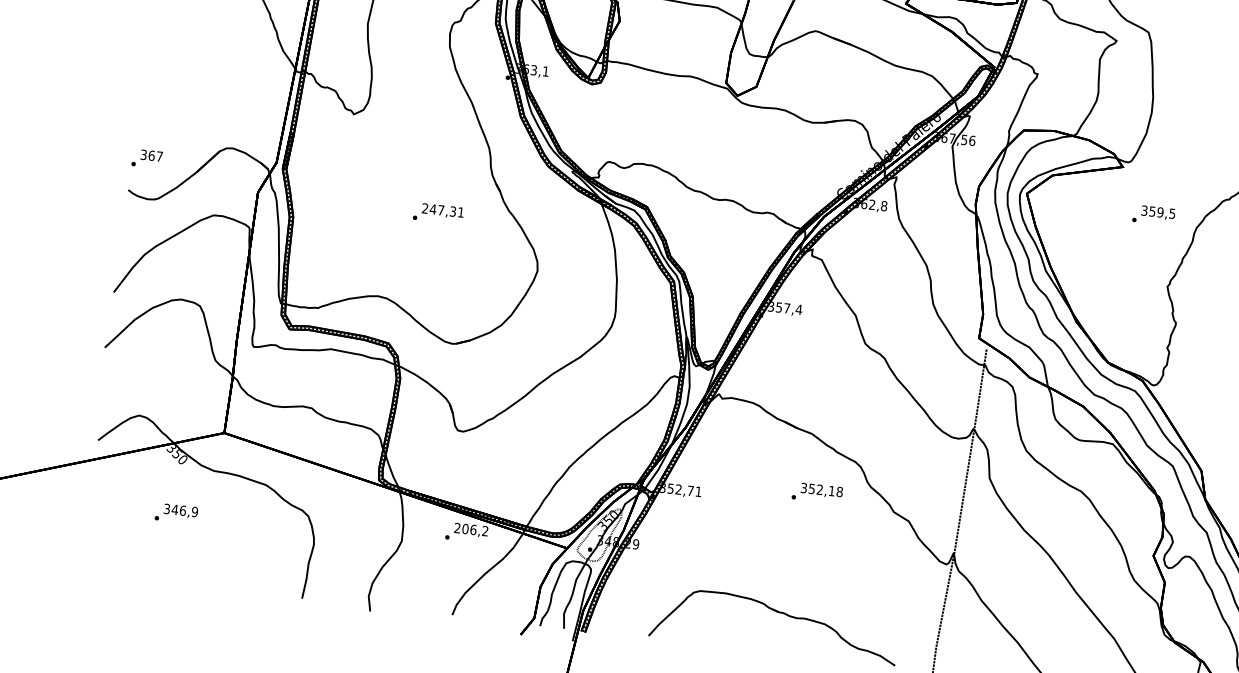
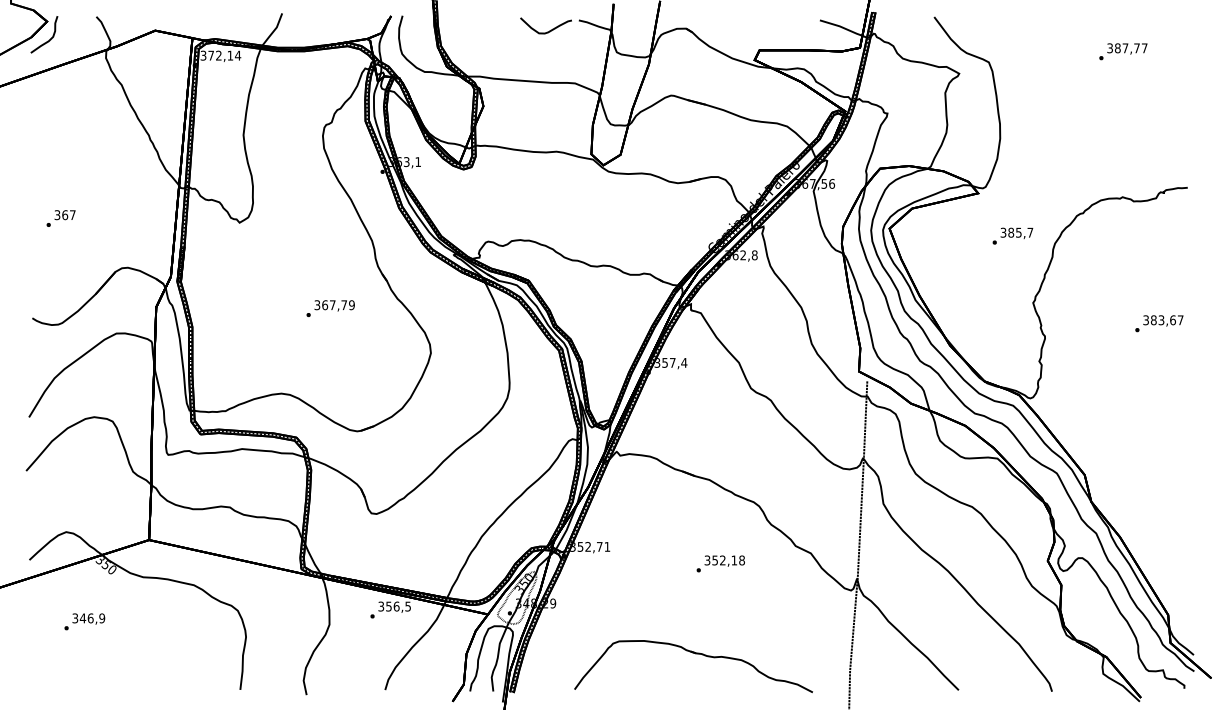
text: (146, 158) -> (60, 218), moved
text: (442, 210) -> (334, 305), 247,31 -> 367,79
text: (1162, 212) -> (1020, 232), 359,5 -> 385,7
text: (817, 492) -> (720, 563), moved
text: (176, 513) -> (84, 621), moved
text: (471, 529) -> (394, 606), 206,2 -> 356,5

